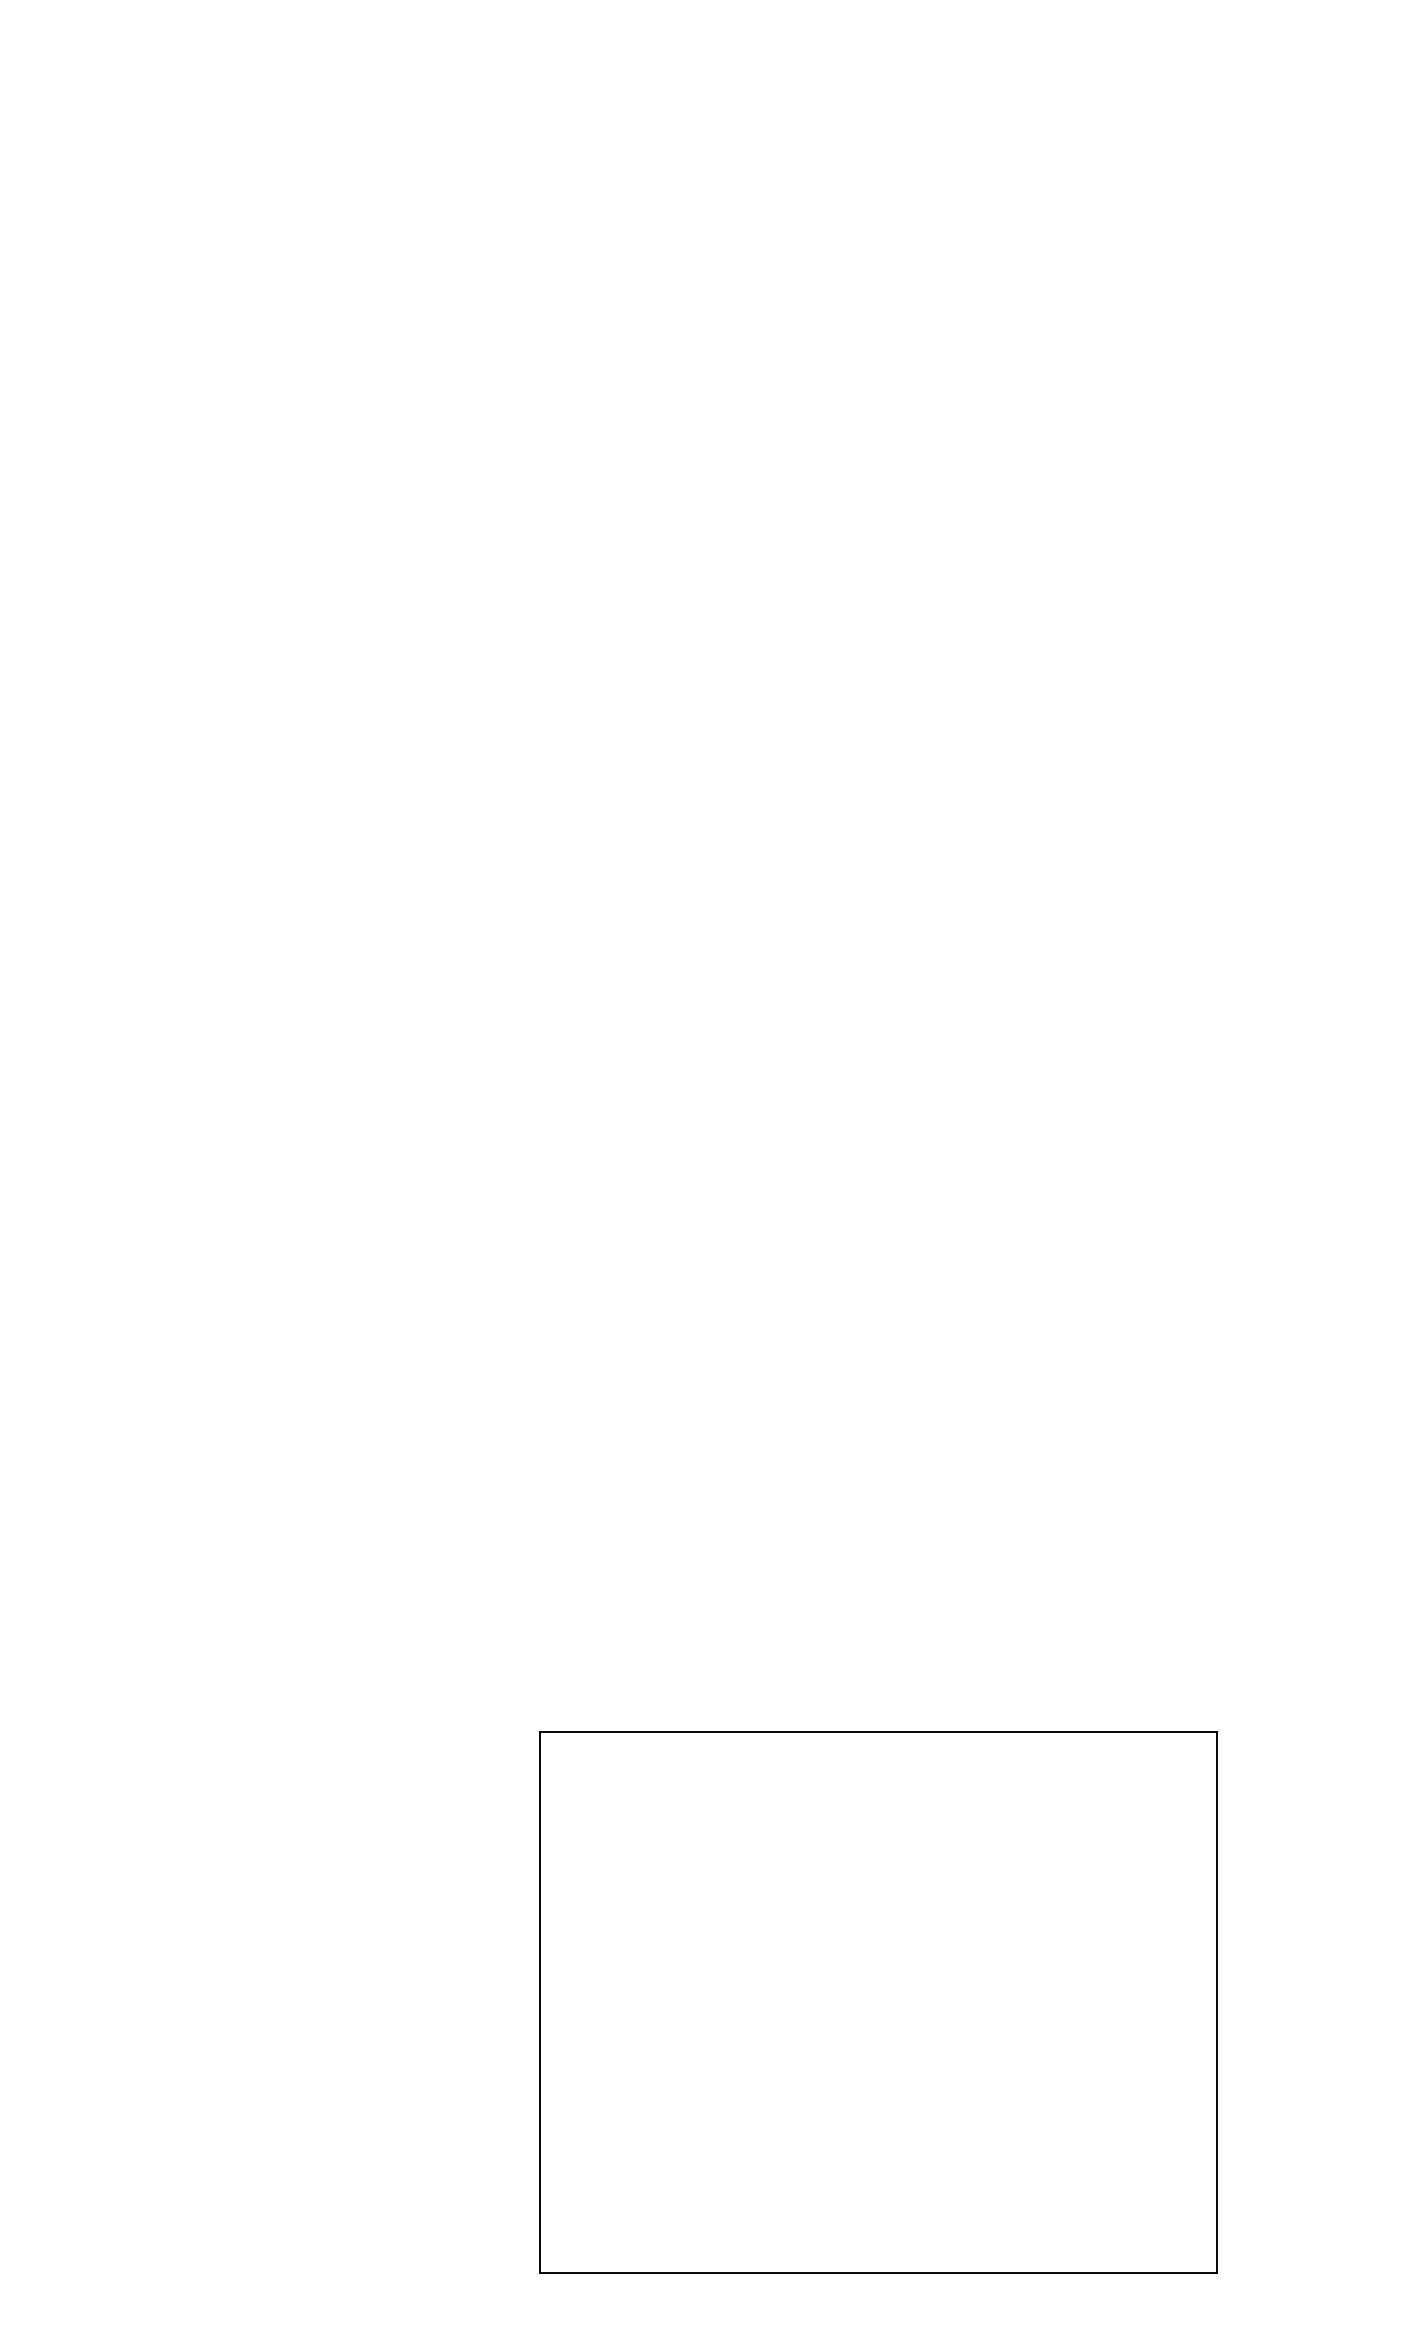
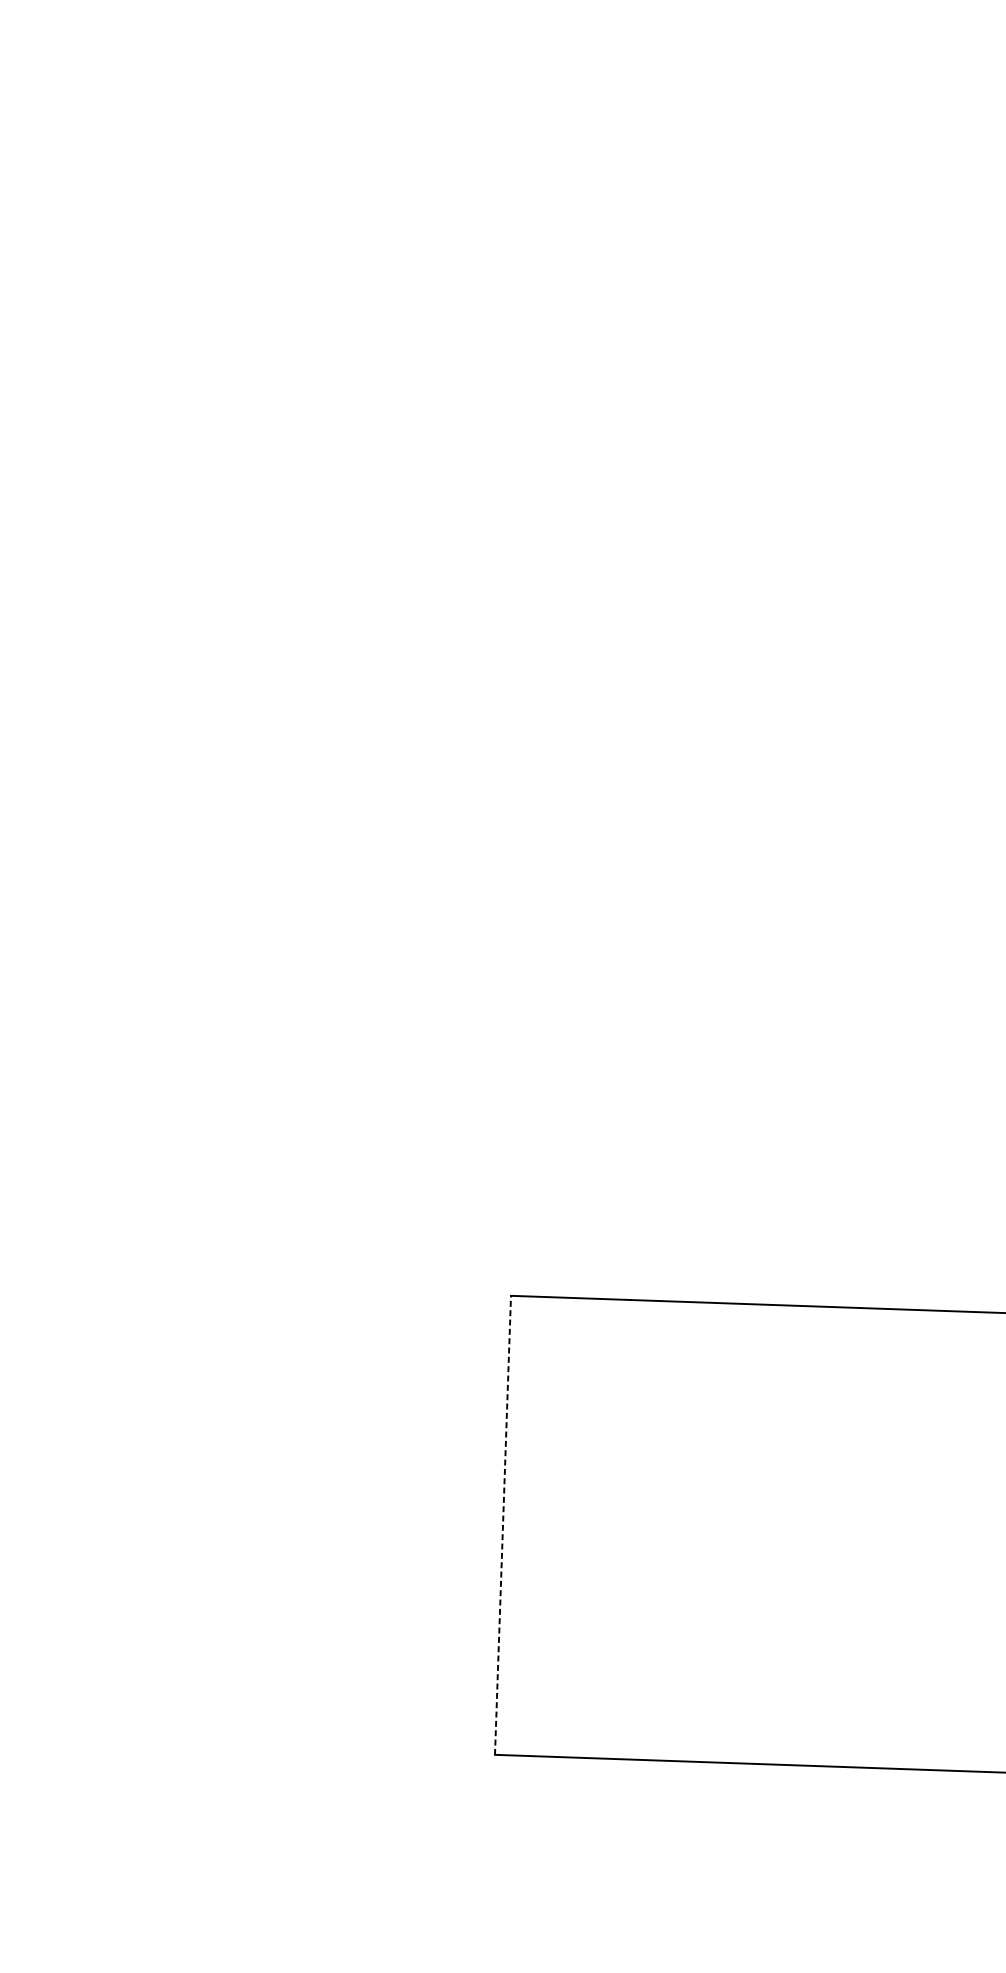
line: (540, 2001) -> (503, 1524), solid -> dashed

